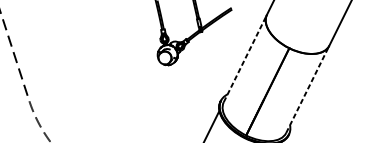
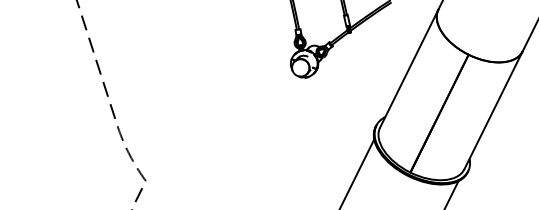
line: (245, 58) -> (409, 68), dashed -> solid
line: (307, 89) -> (493, 110), dashed -> solid

